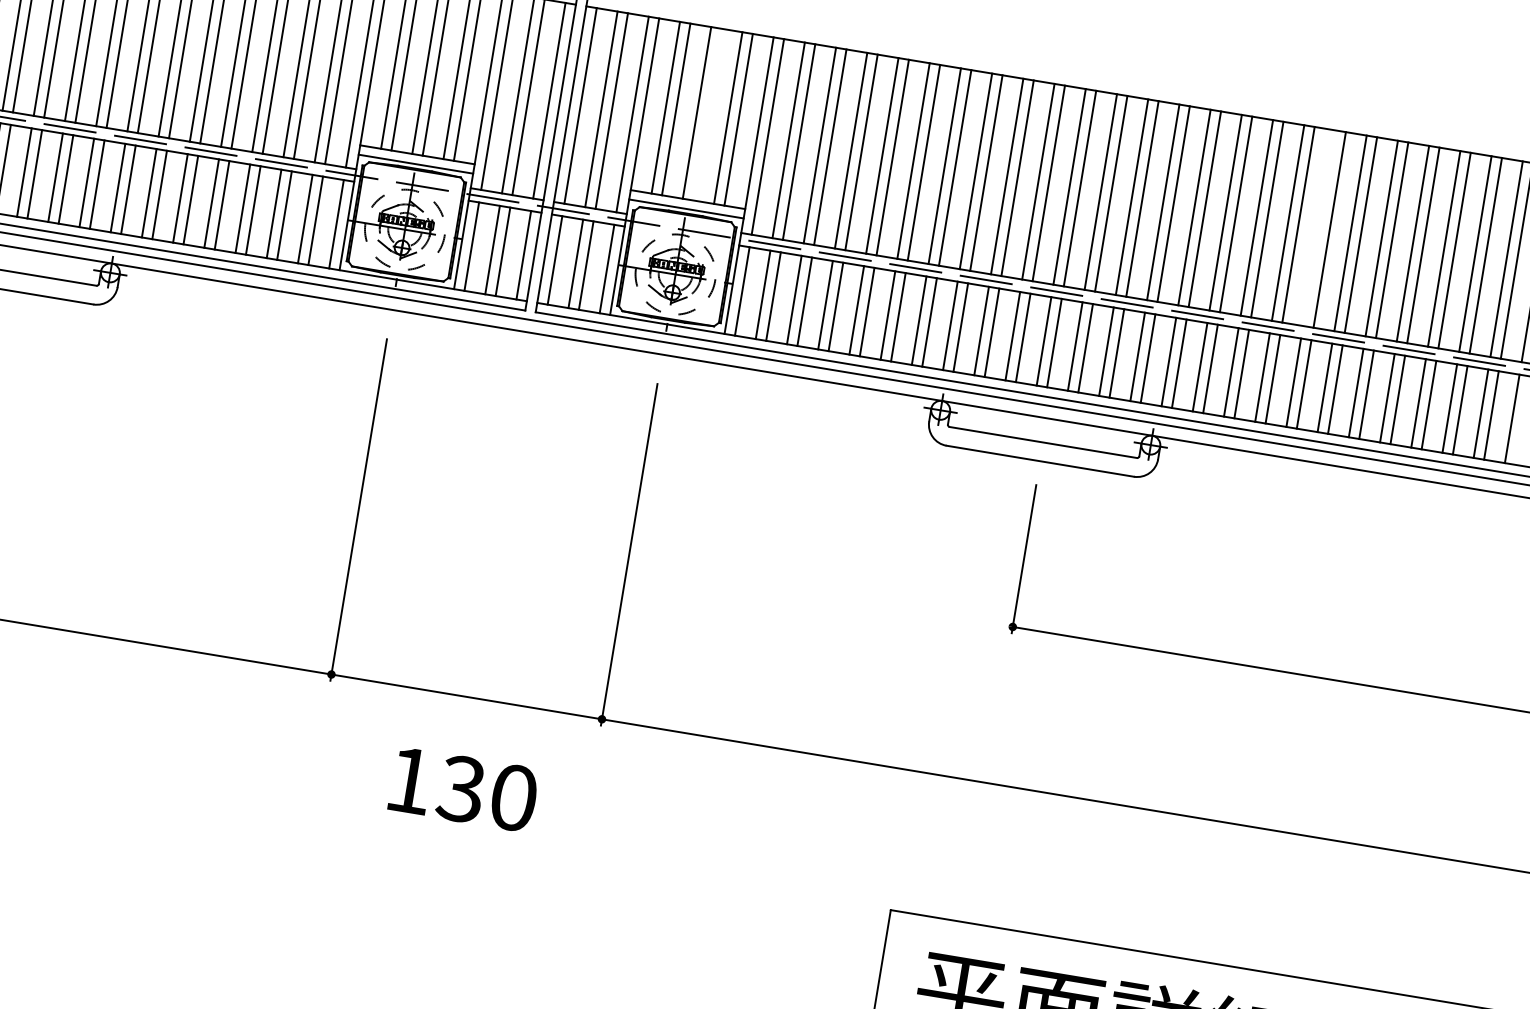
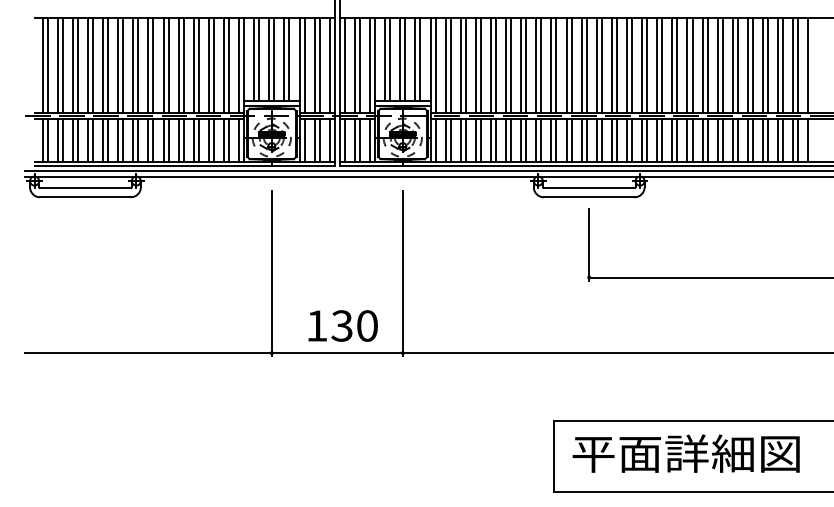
line: (707, 113) -> (405, 59), added
line: (1319, 227) -> (702, 65), added
text: (462, 788) -> (342, 325), moved

